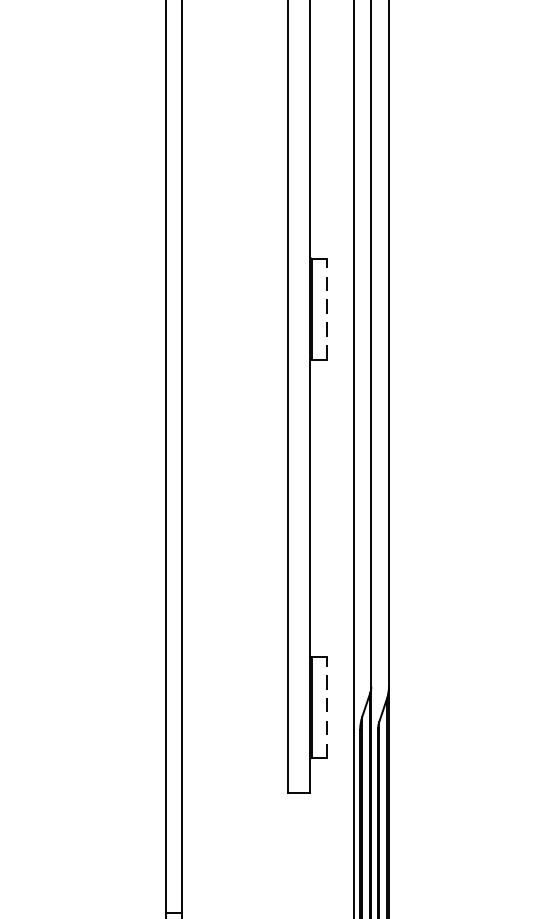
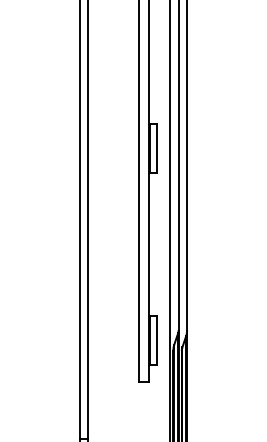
line: (327, 308) -> (157, 148), dashed -> solid
line: (327, 705) -> (157, 339), dashed -> solid

